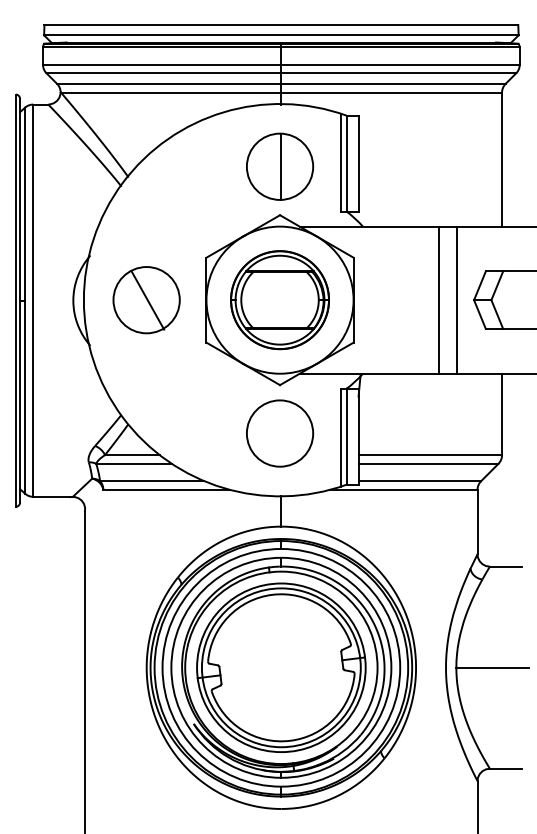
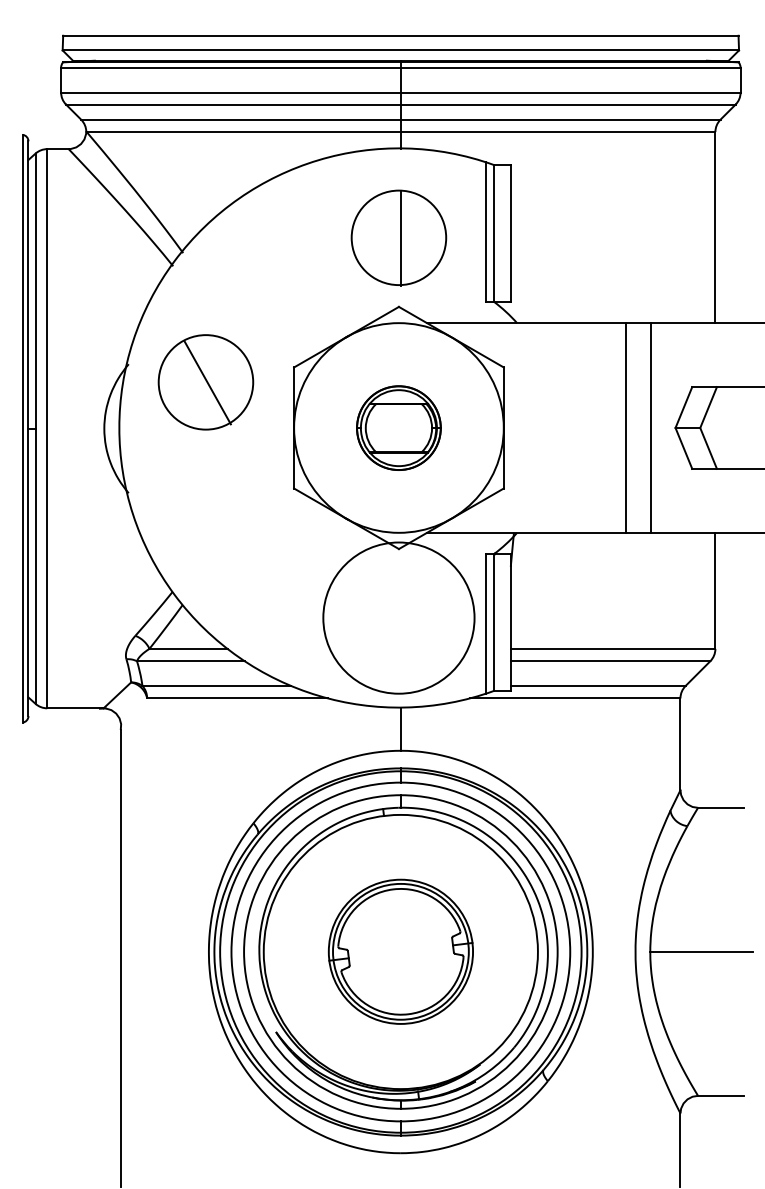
part: (146, 300) -> (205, 382), moved
part: (279, 300) -> (398, 428), size x0.6
circle: (279, 433) -> (398, 618), size x1.6
part: (281, 667) -> (401, 951), size x0.6

